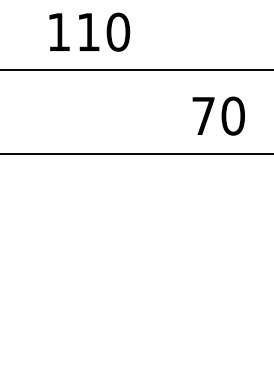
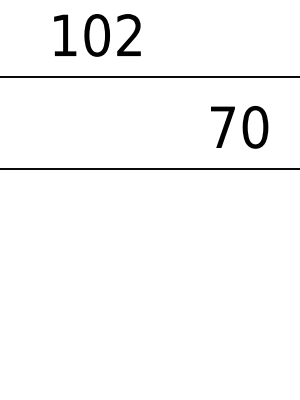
text: (103, 31) -> (113, 34), 110 -> 102

